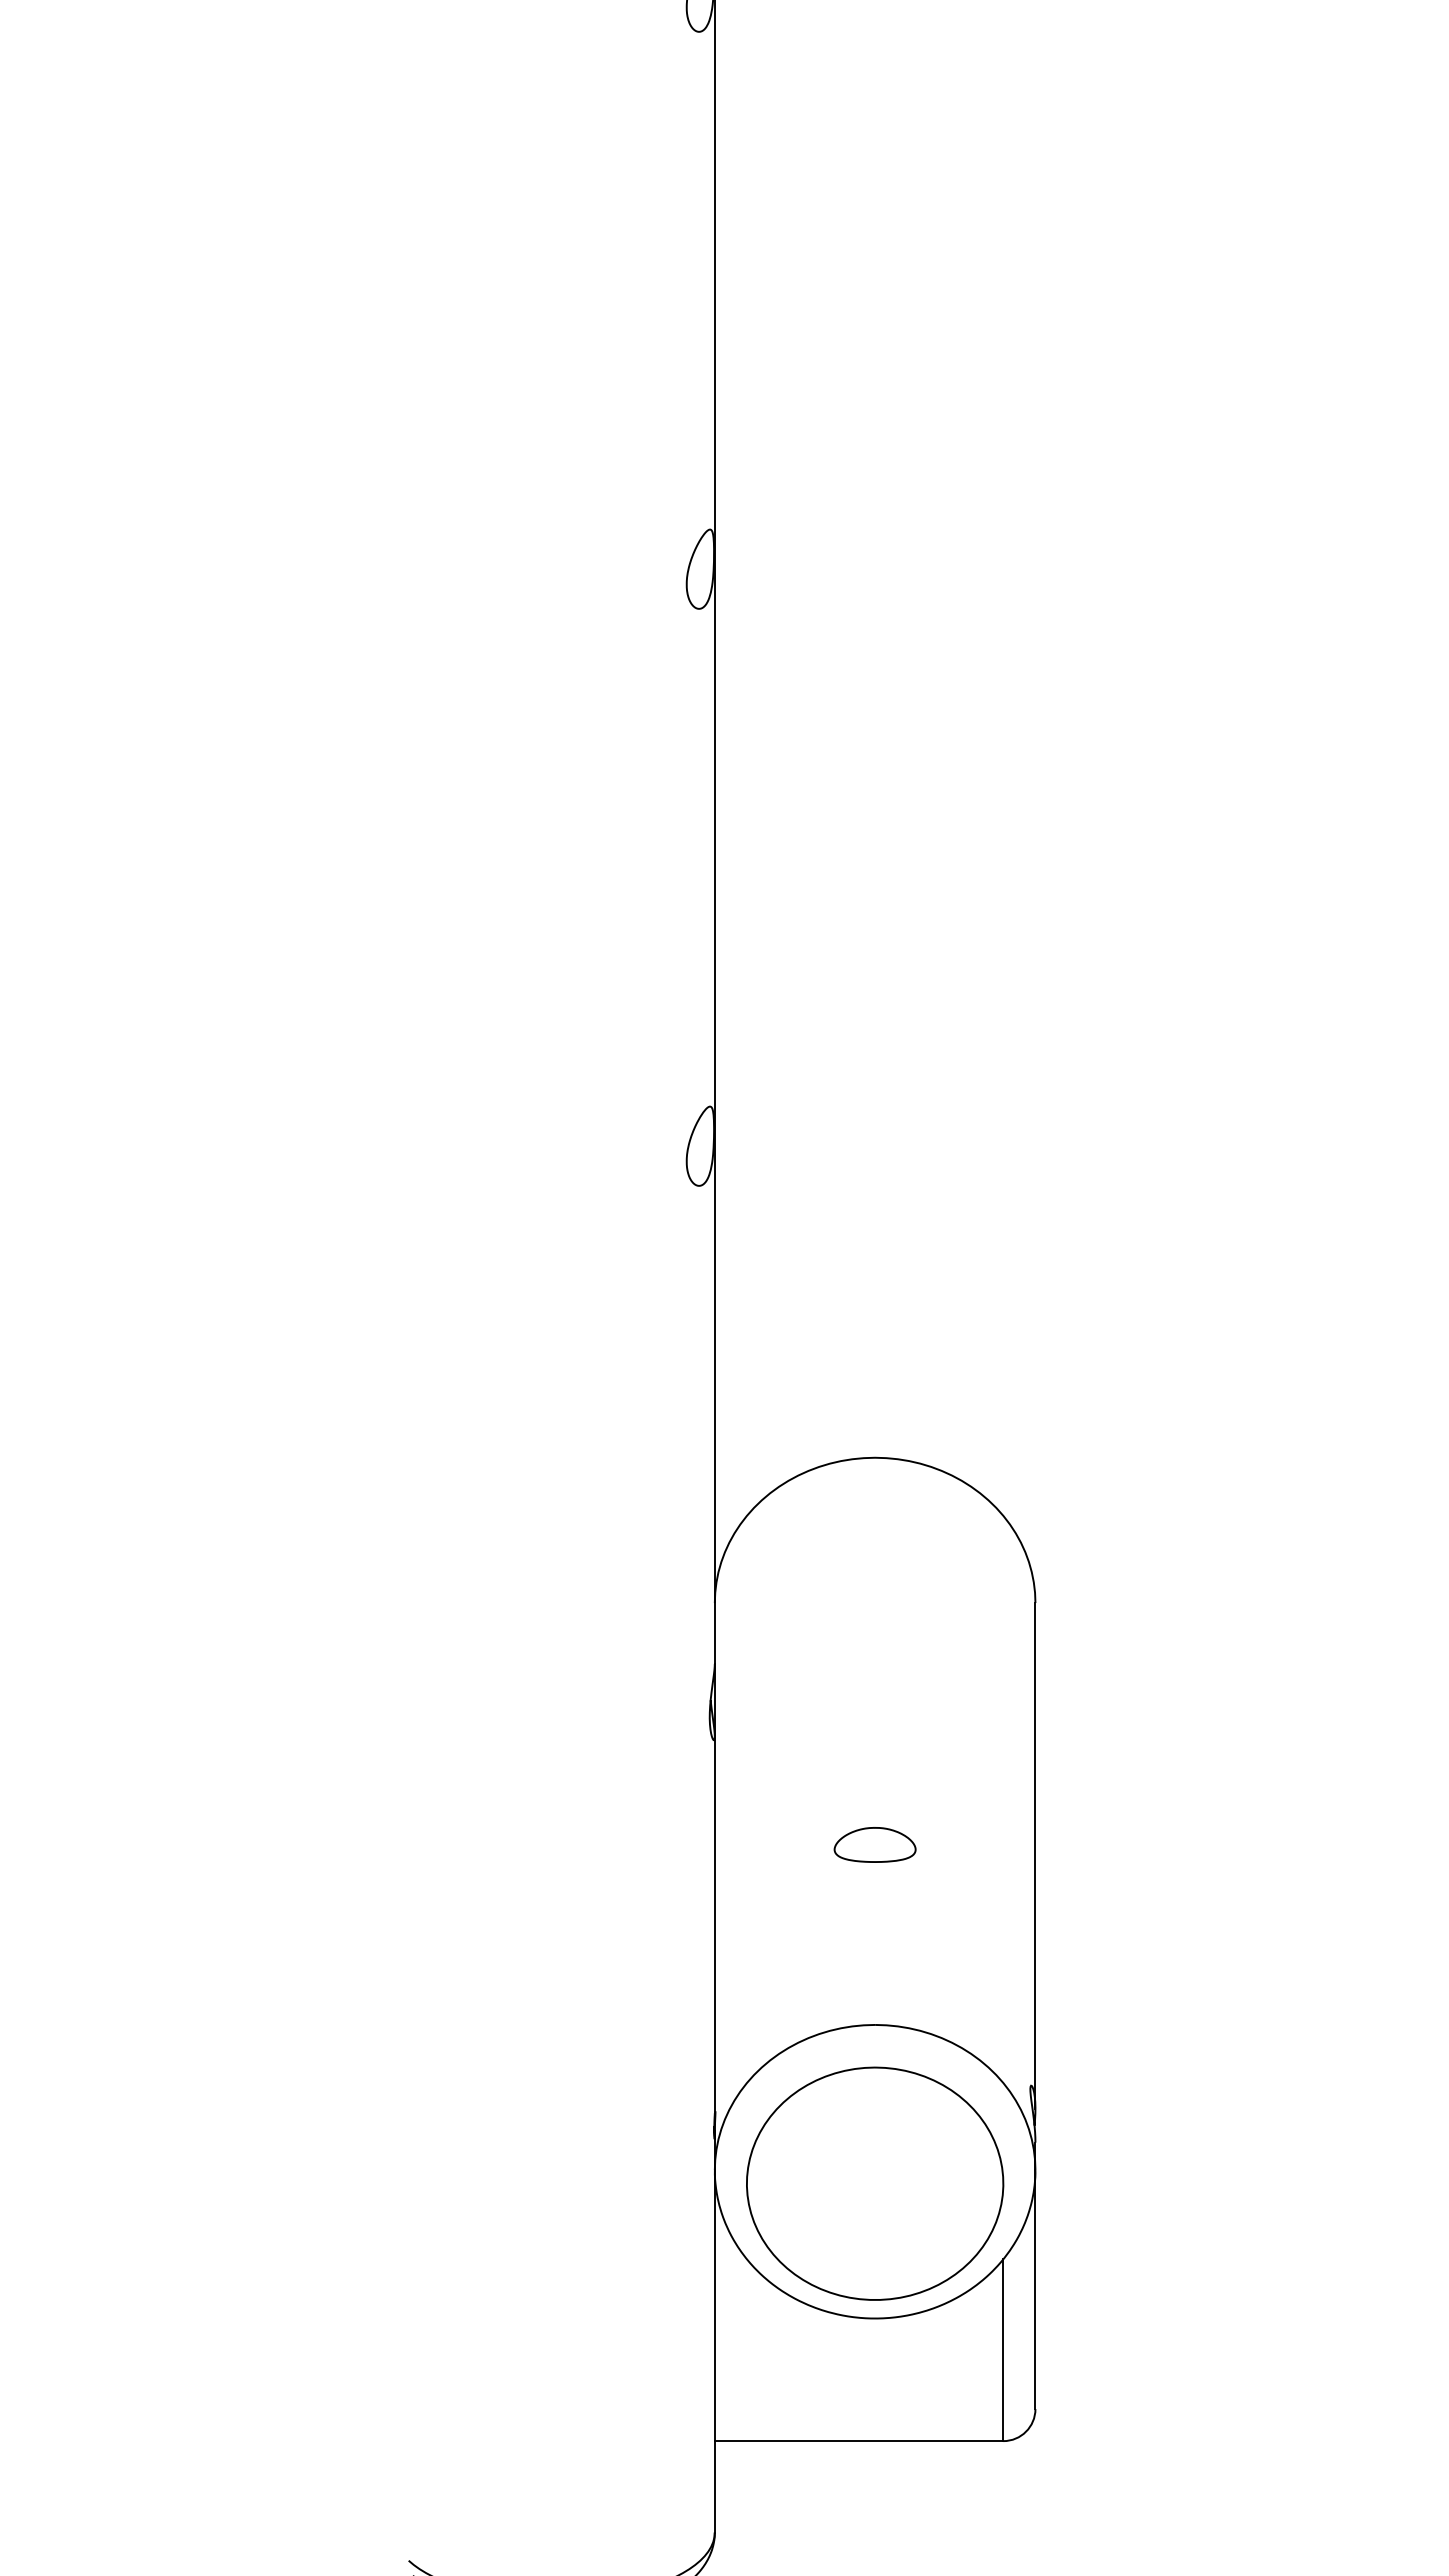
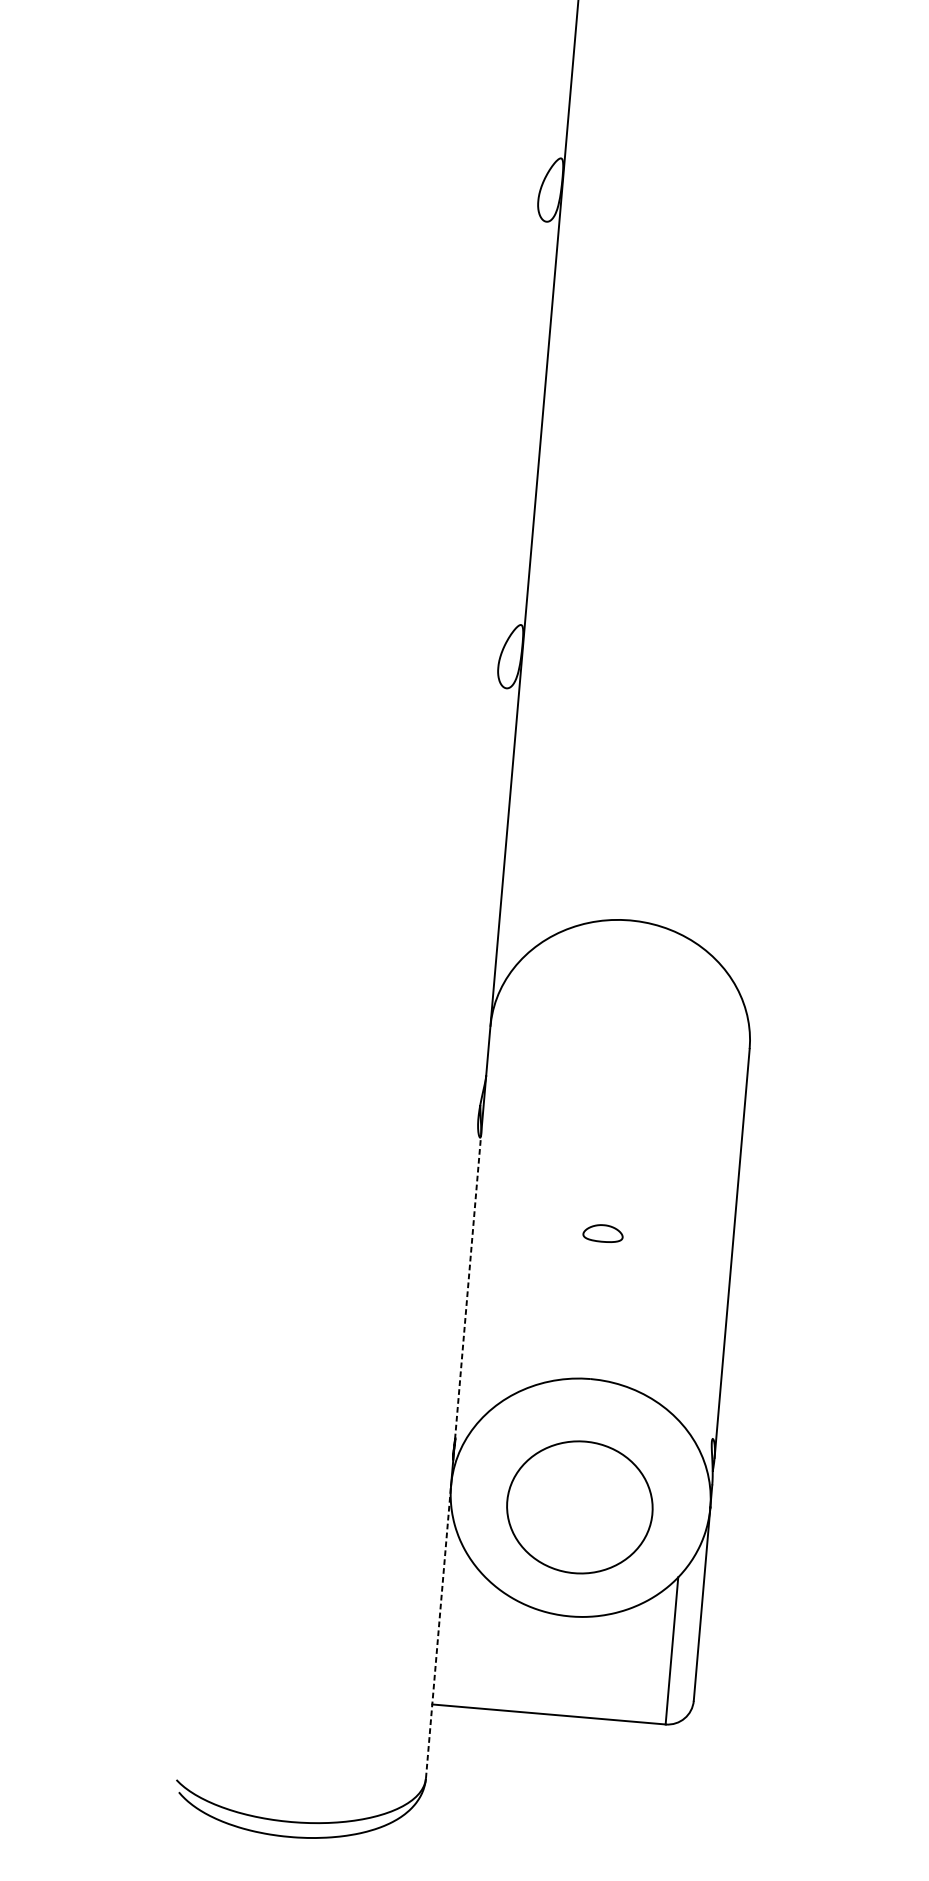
part: (874, 1844) -> (602, 1233), size x0.6
line: (714, 1924) -> (467, 1286), solid -> dashed
part: (875, 2183) -> (580, 1507), size x0.7
line: (714, 2350) -> (438, 1631), solid -> dashed

